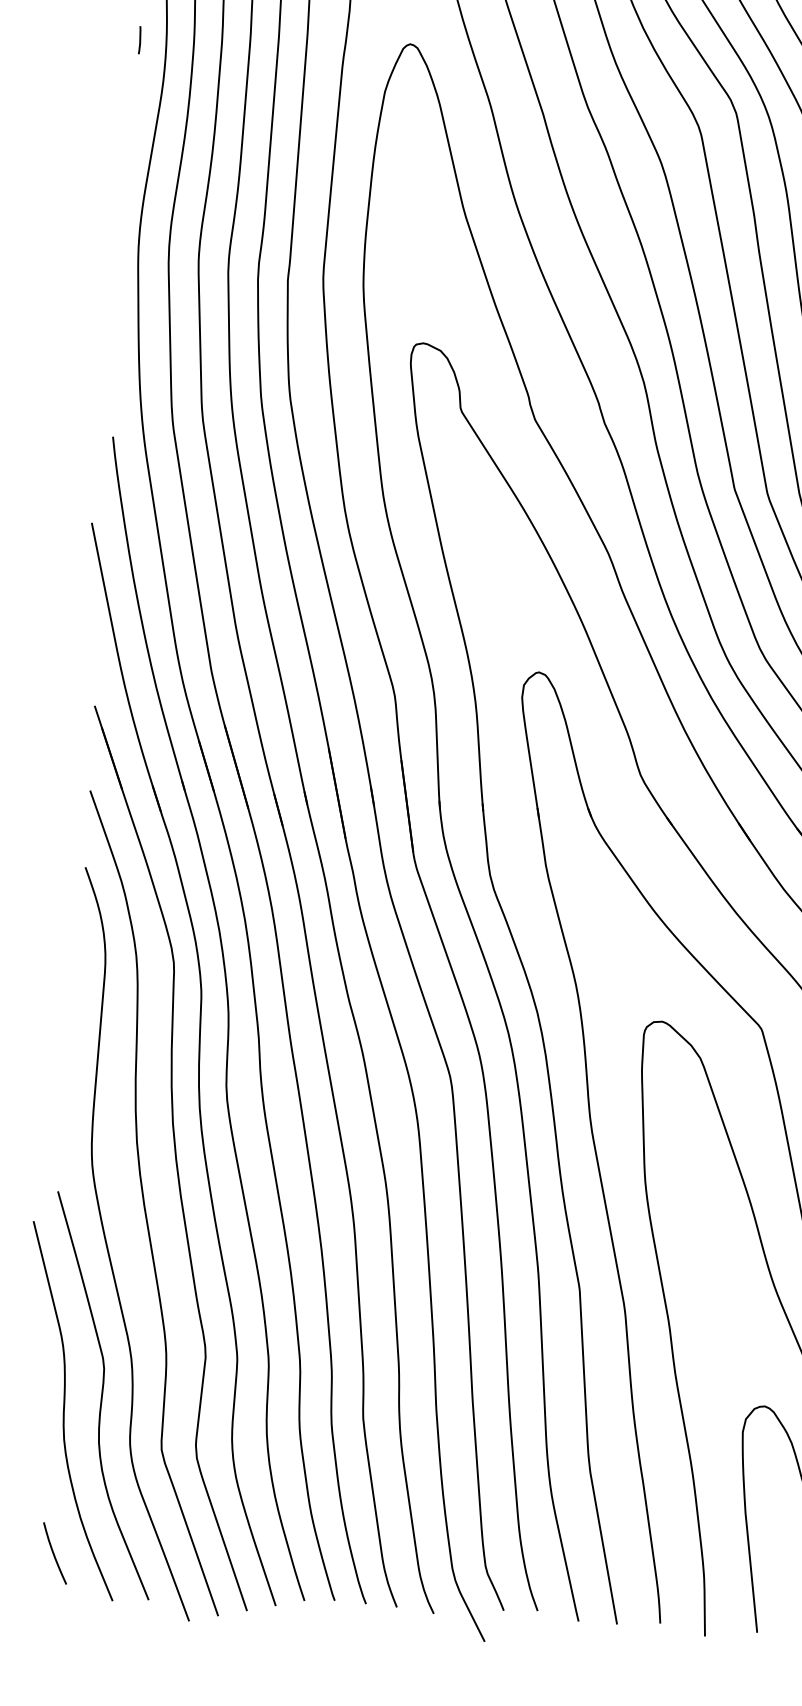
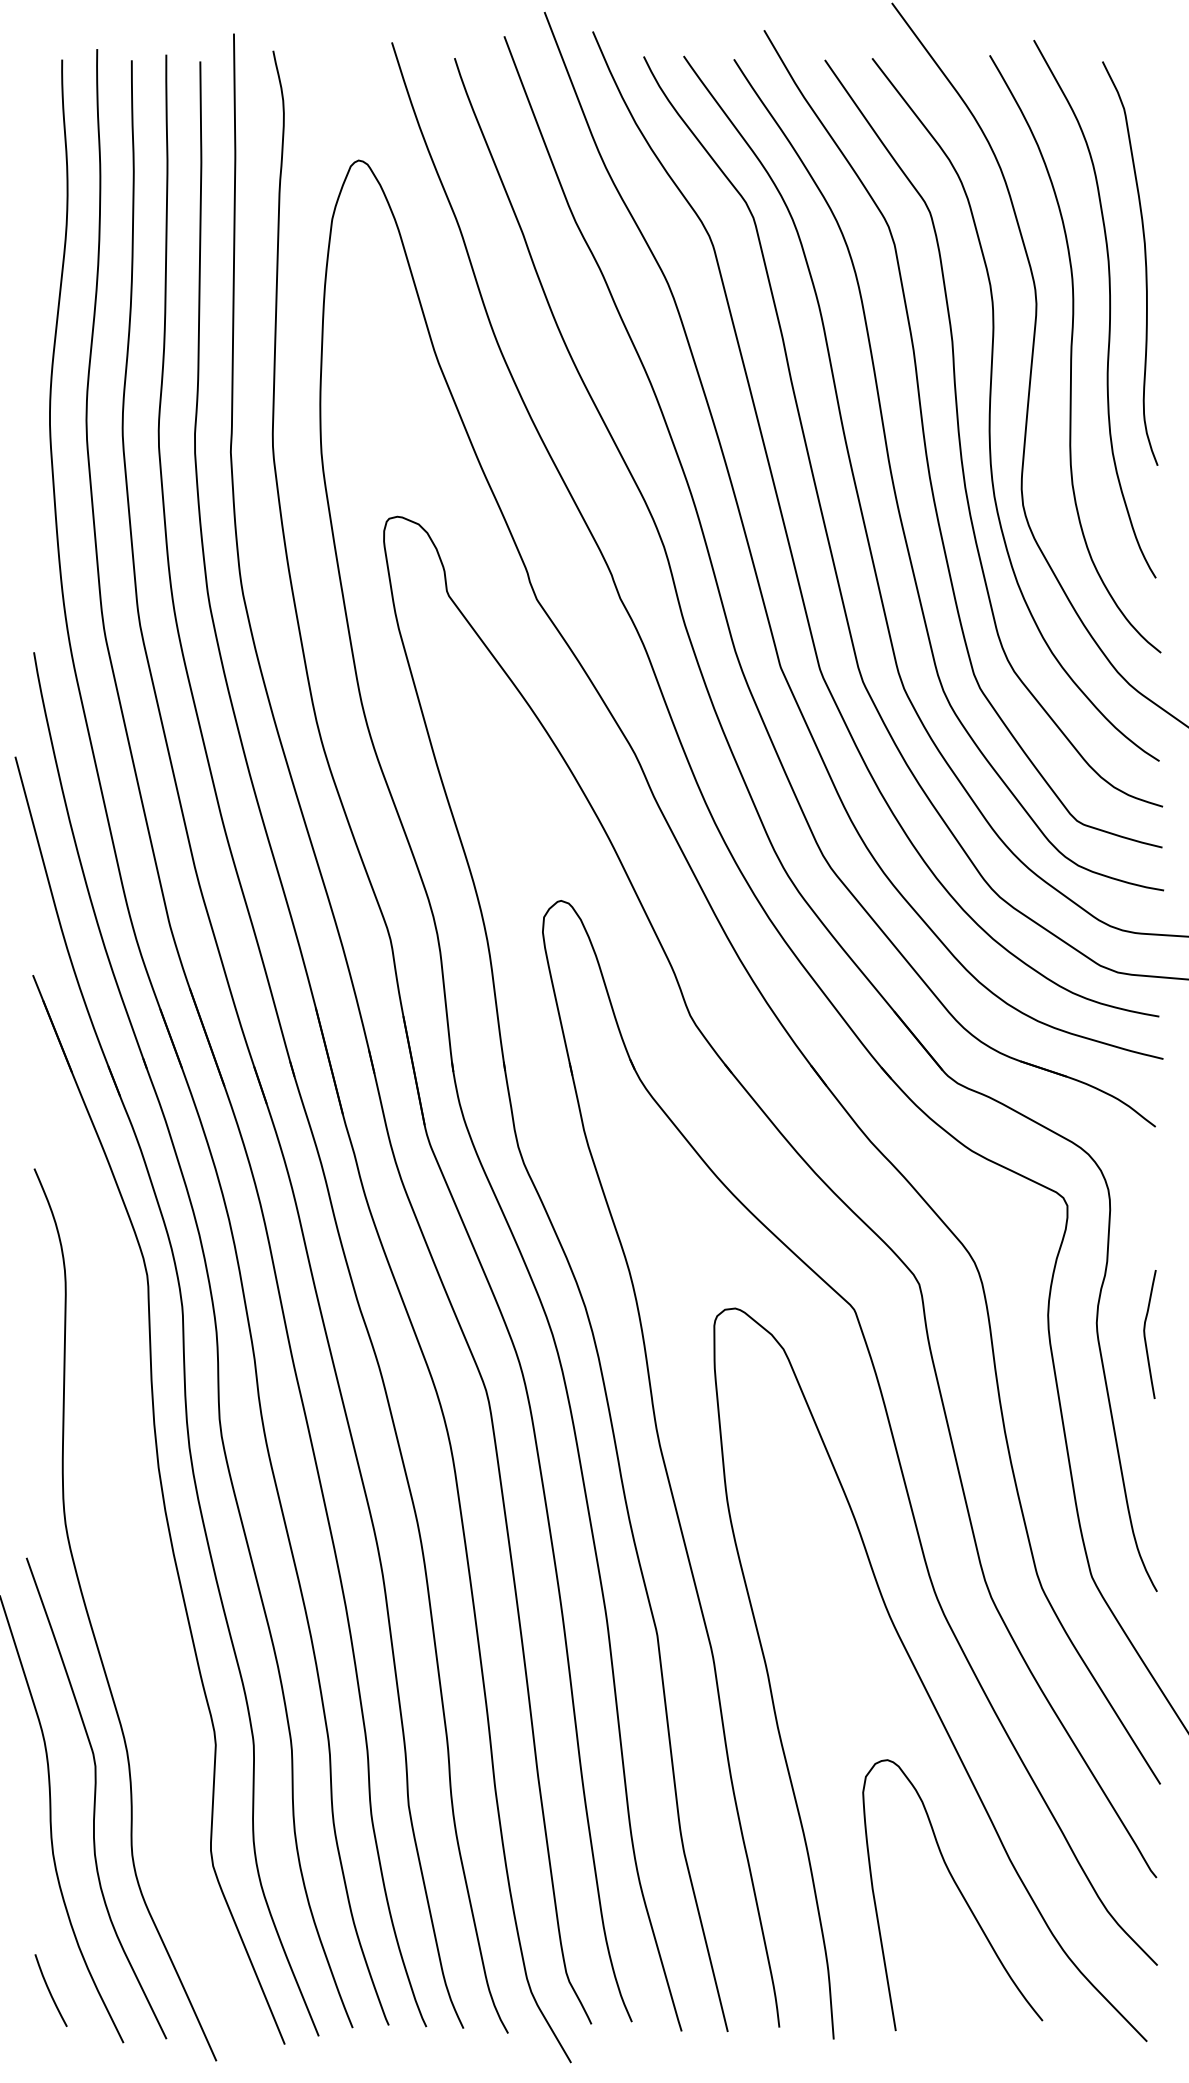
line: (139, 40) -> (35, 176), removed
curve: (145, 1203) -> (131, 1565), removed

